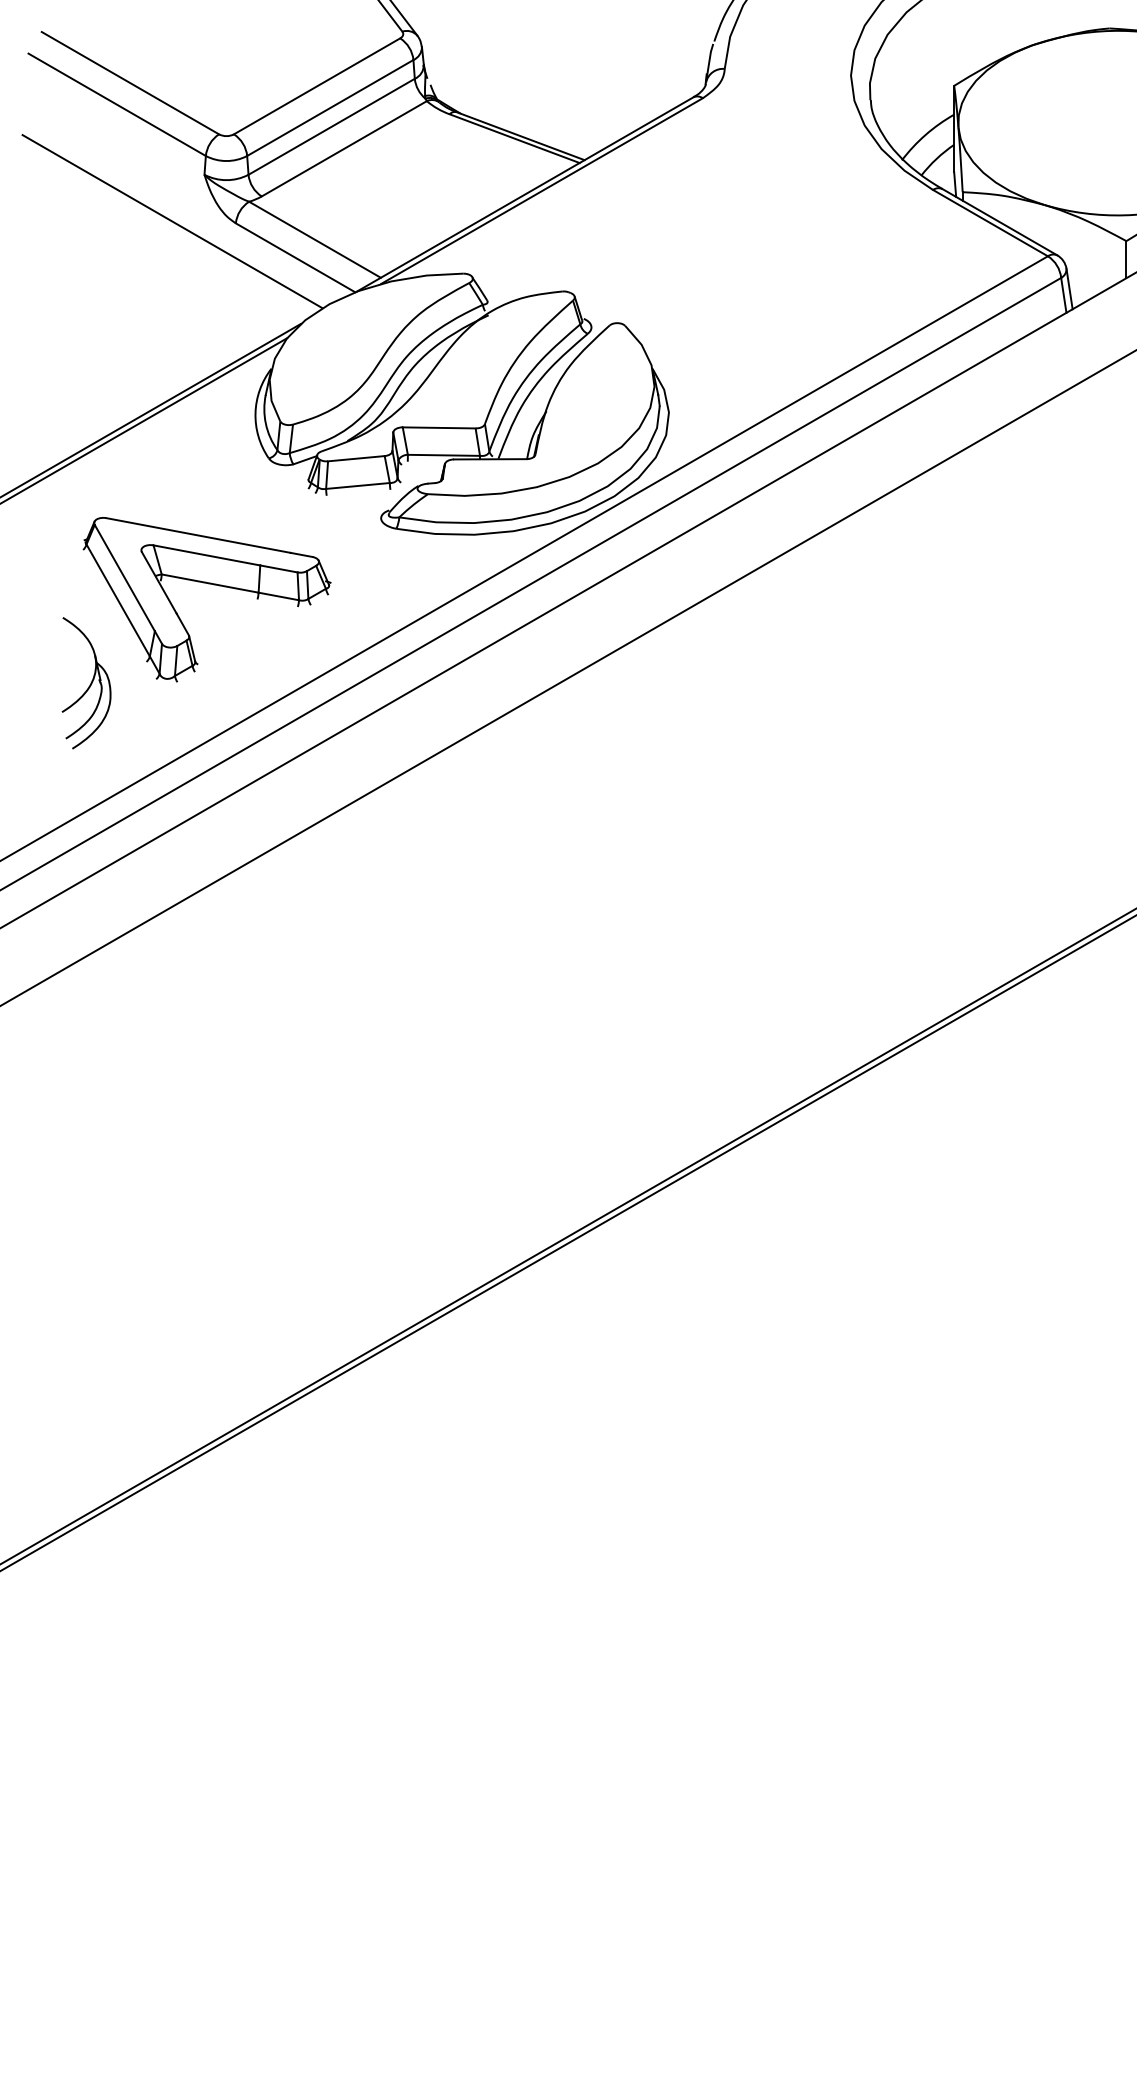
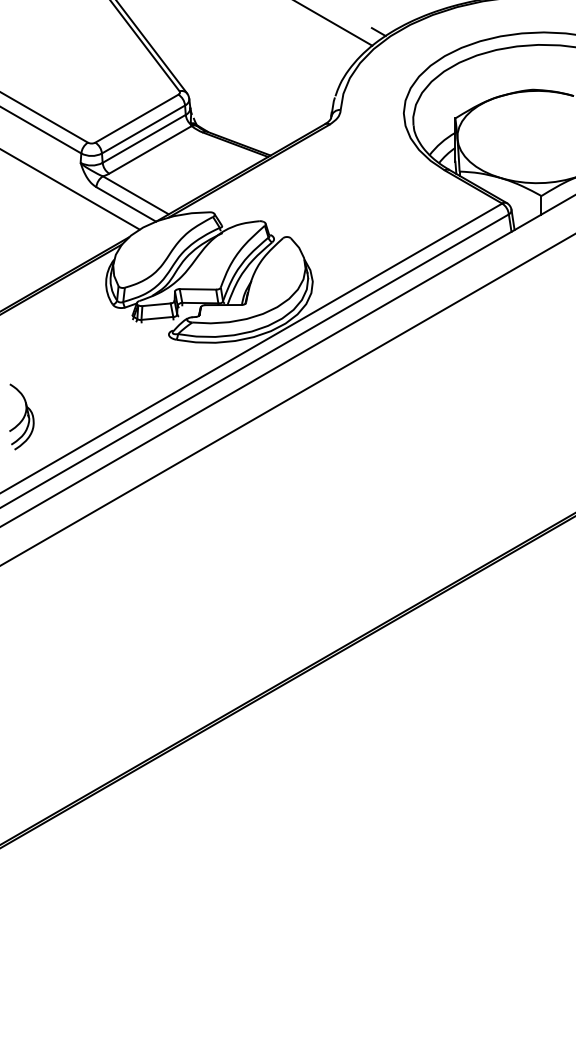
part: (210, 586) -> (83, 368), removed

